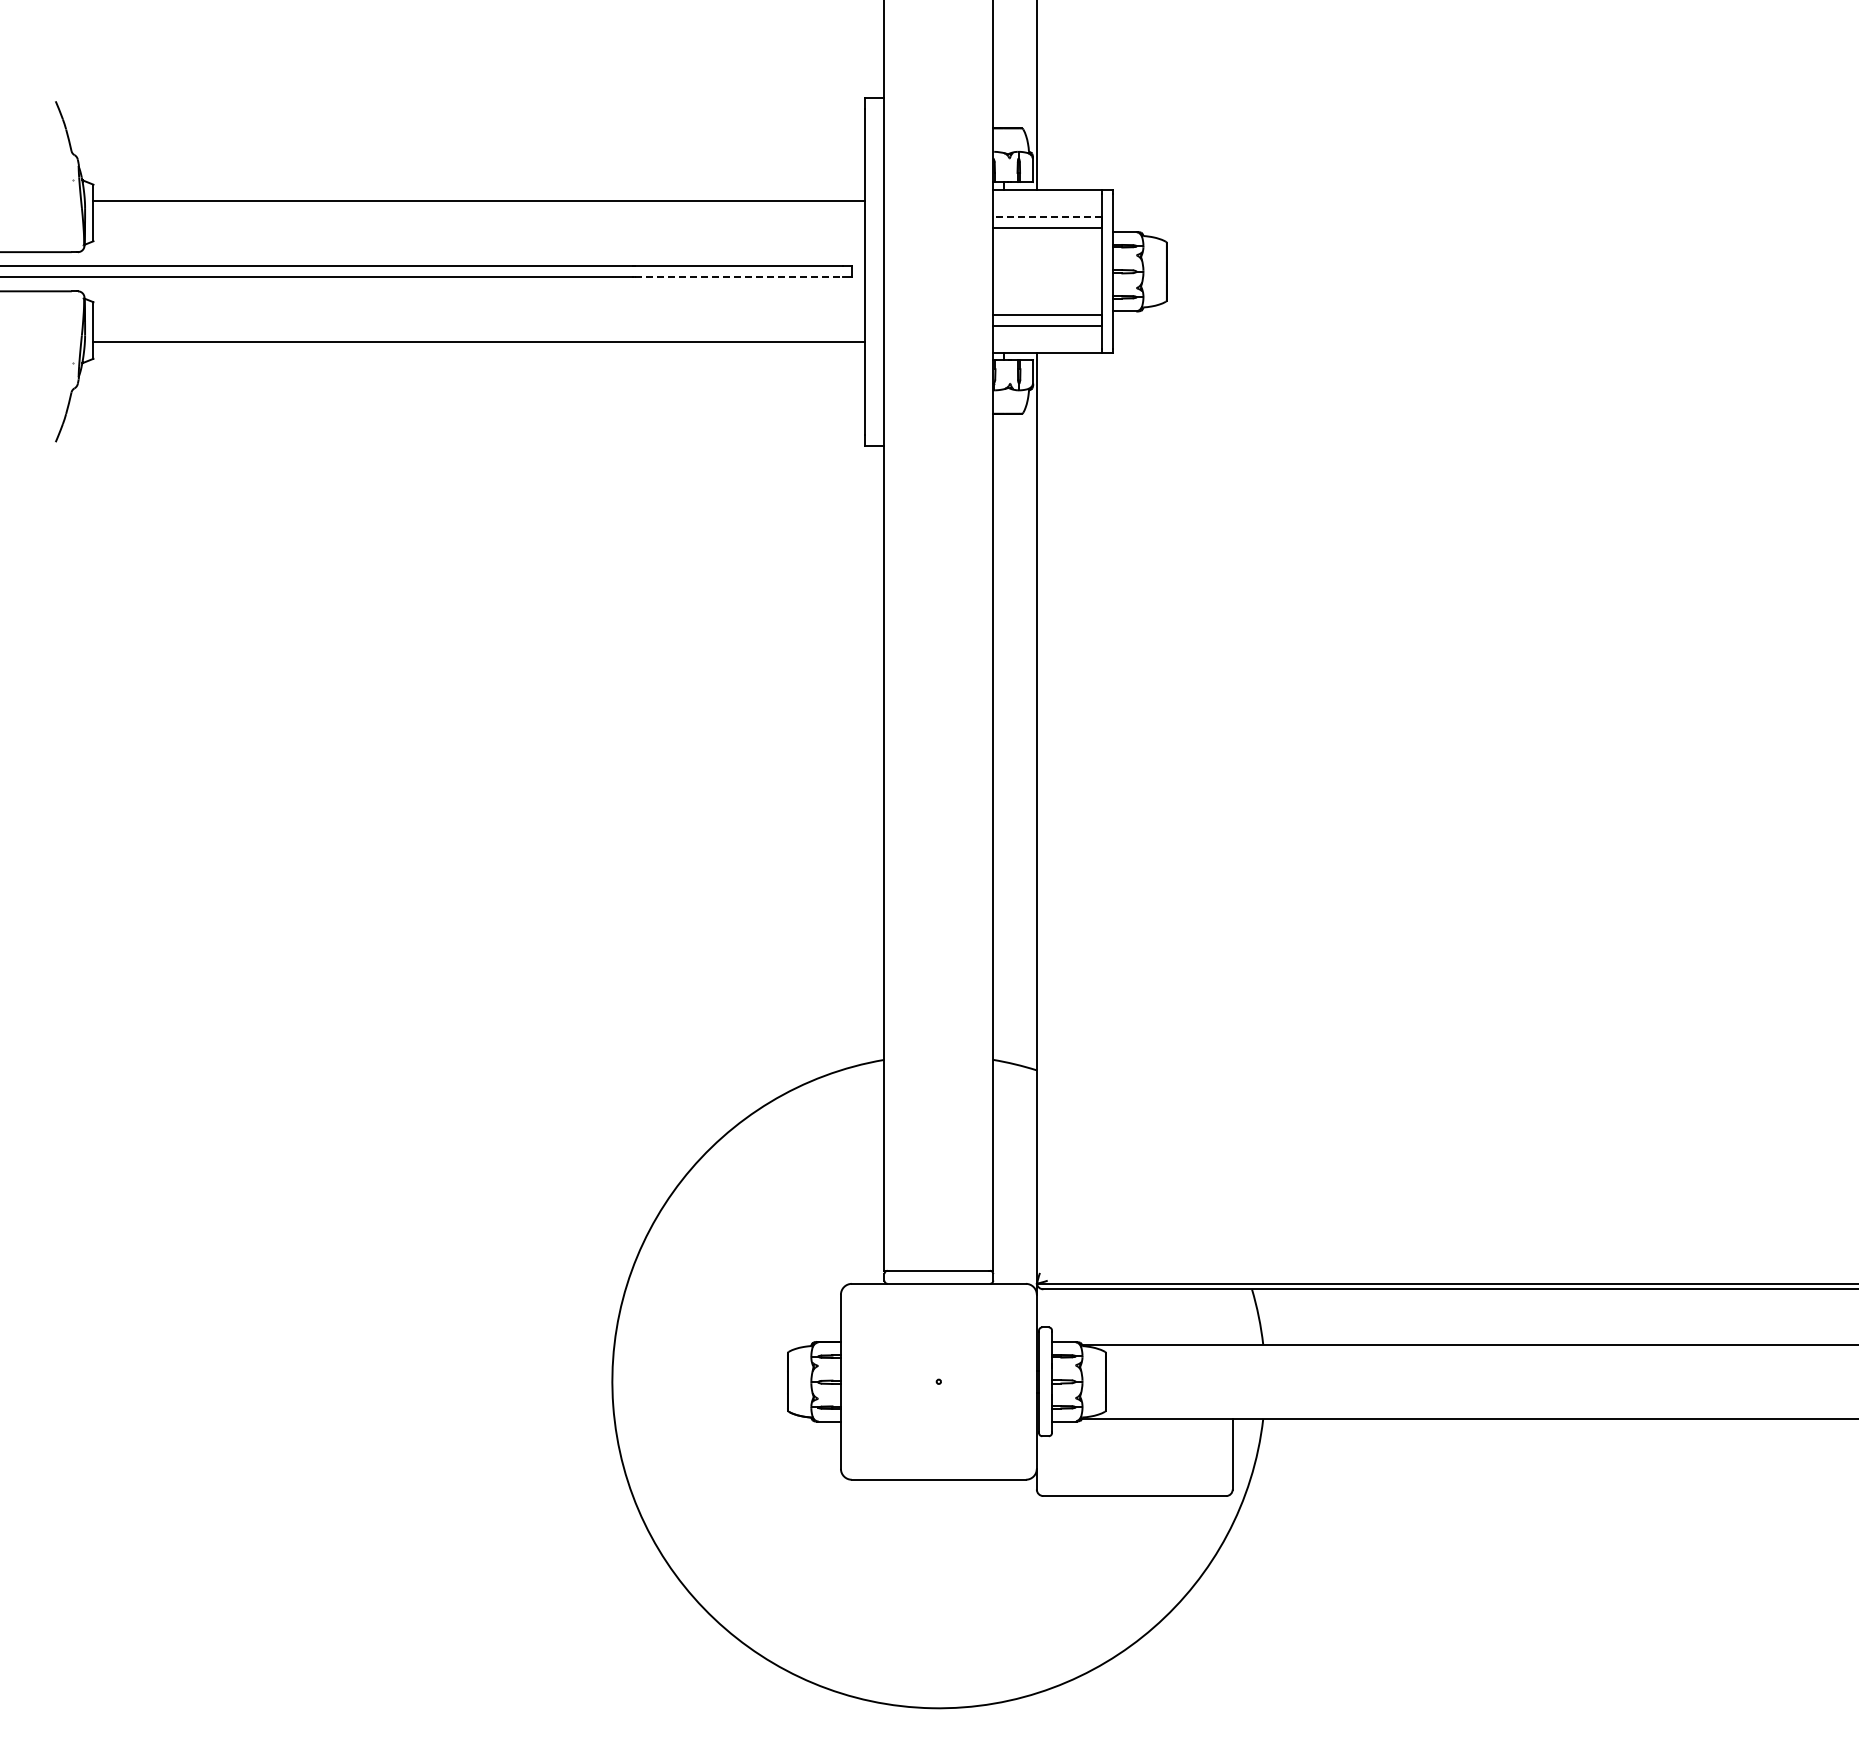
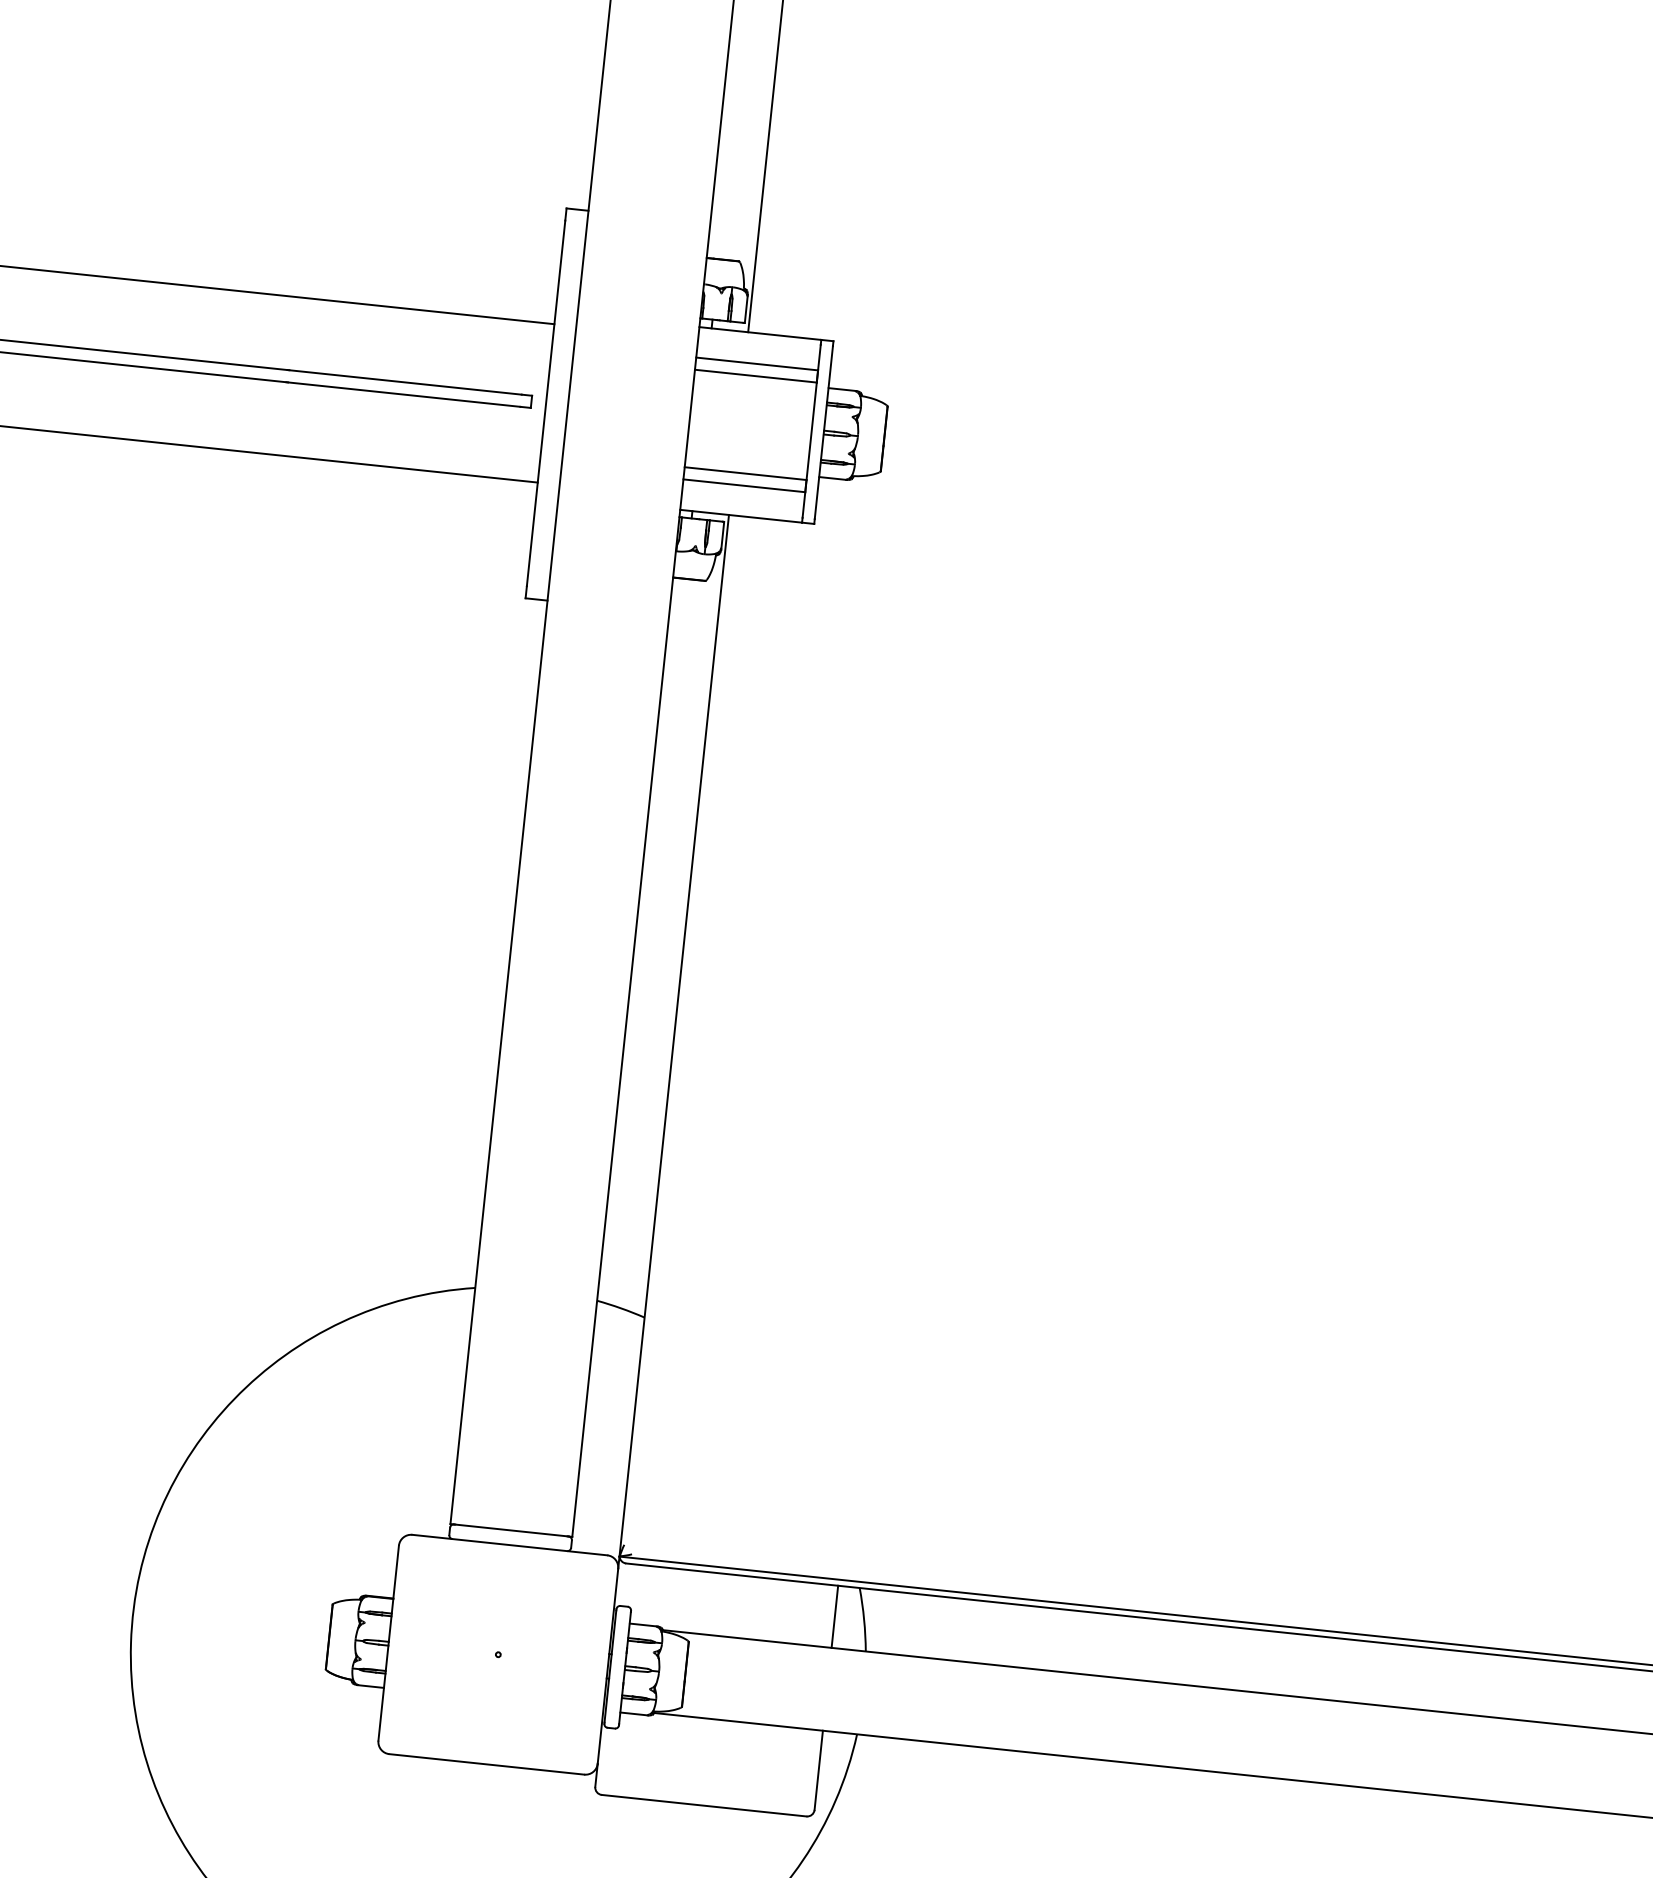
line: (1047, 217) -> (756, 364), dashed -> solid
line: (738, 277) -> (403, 394), dashed -> solid
line: (1232, 1316) -> (834, 1616), added

